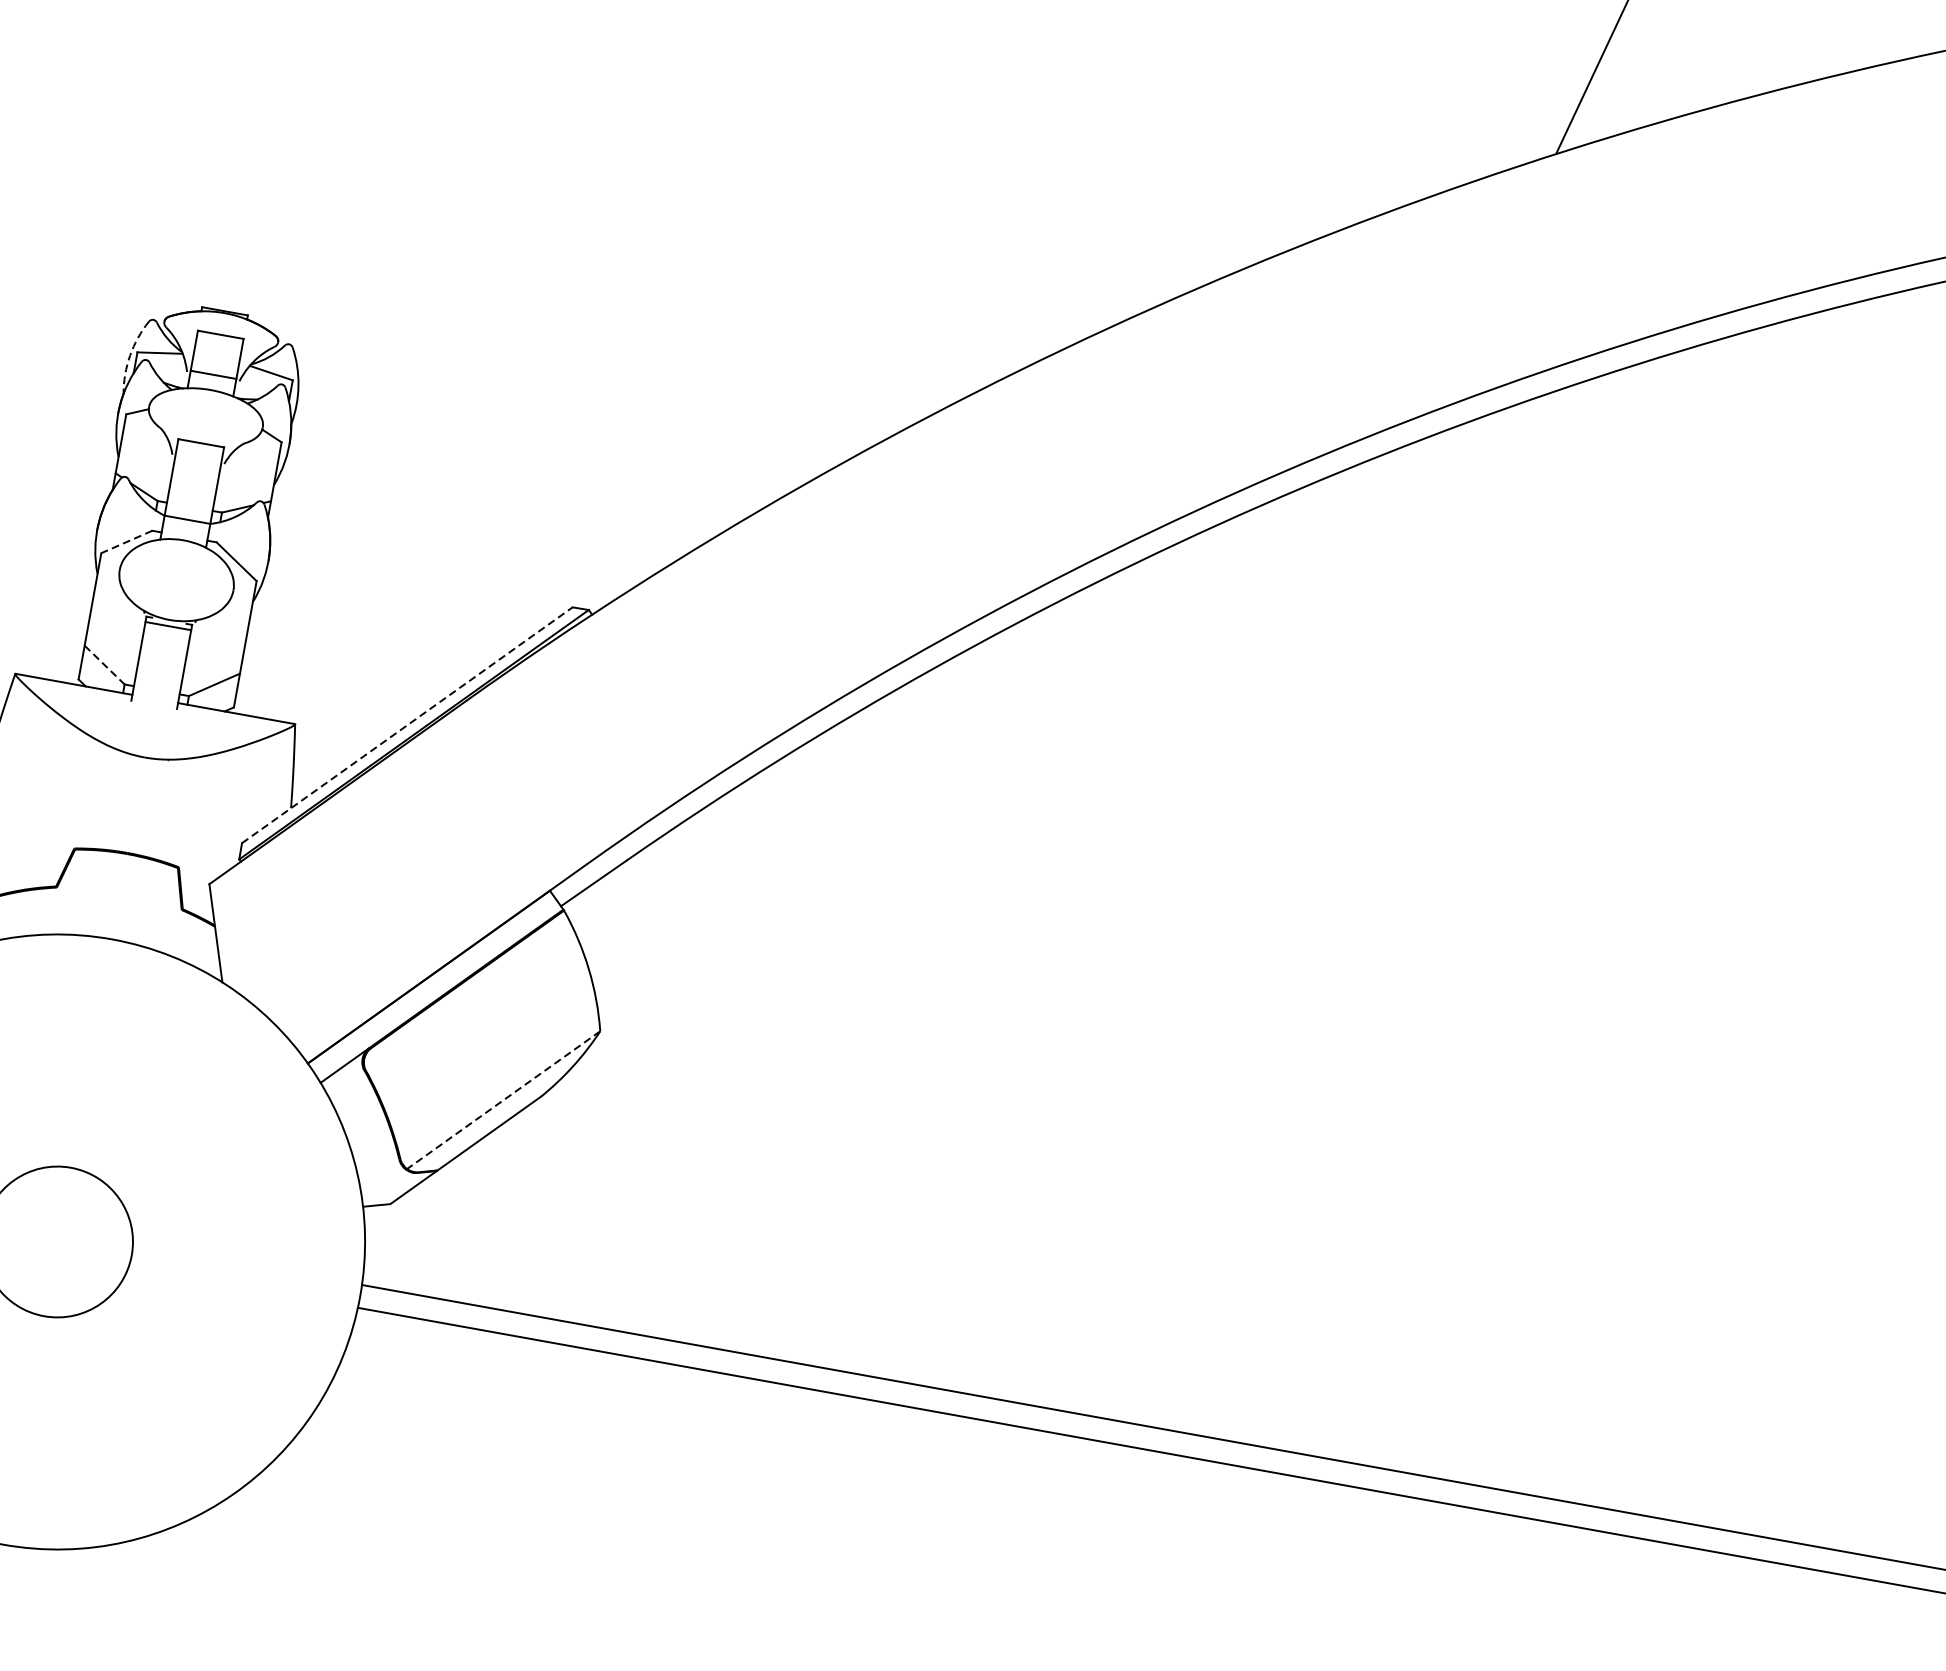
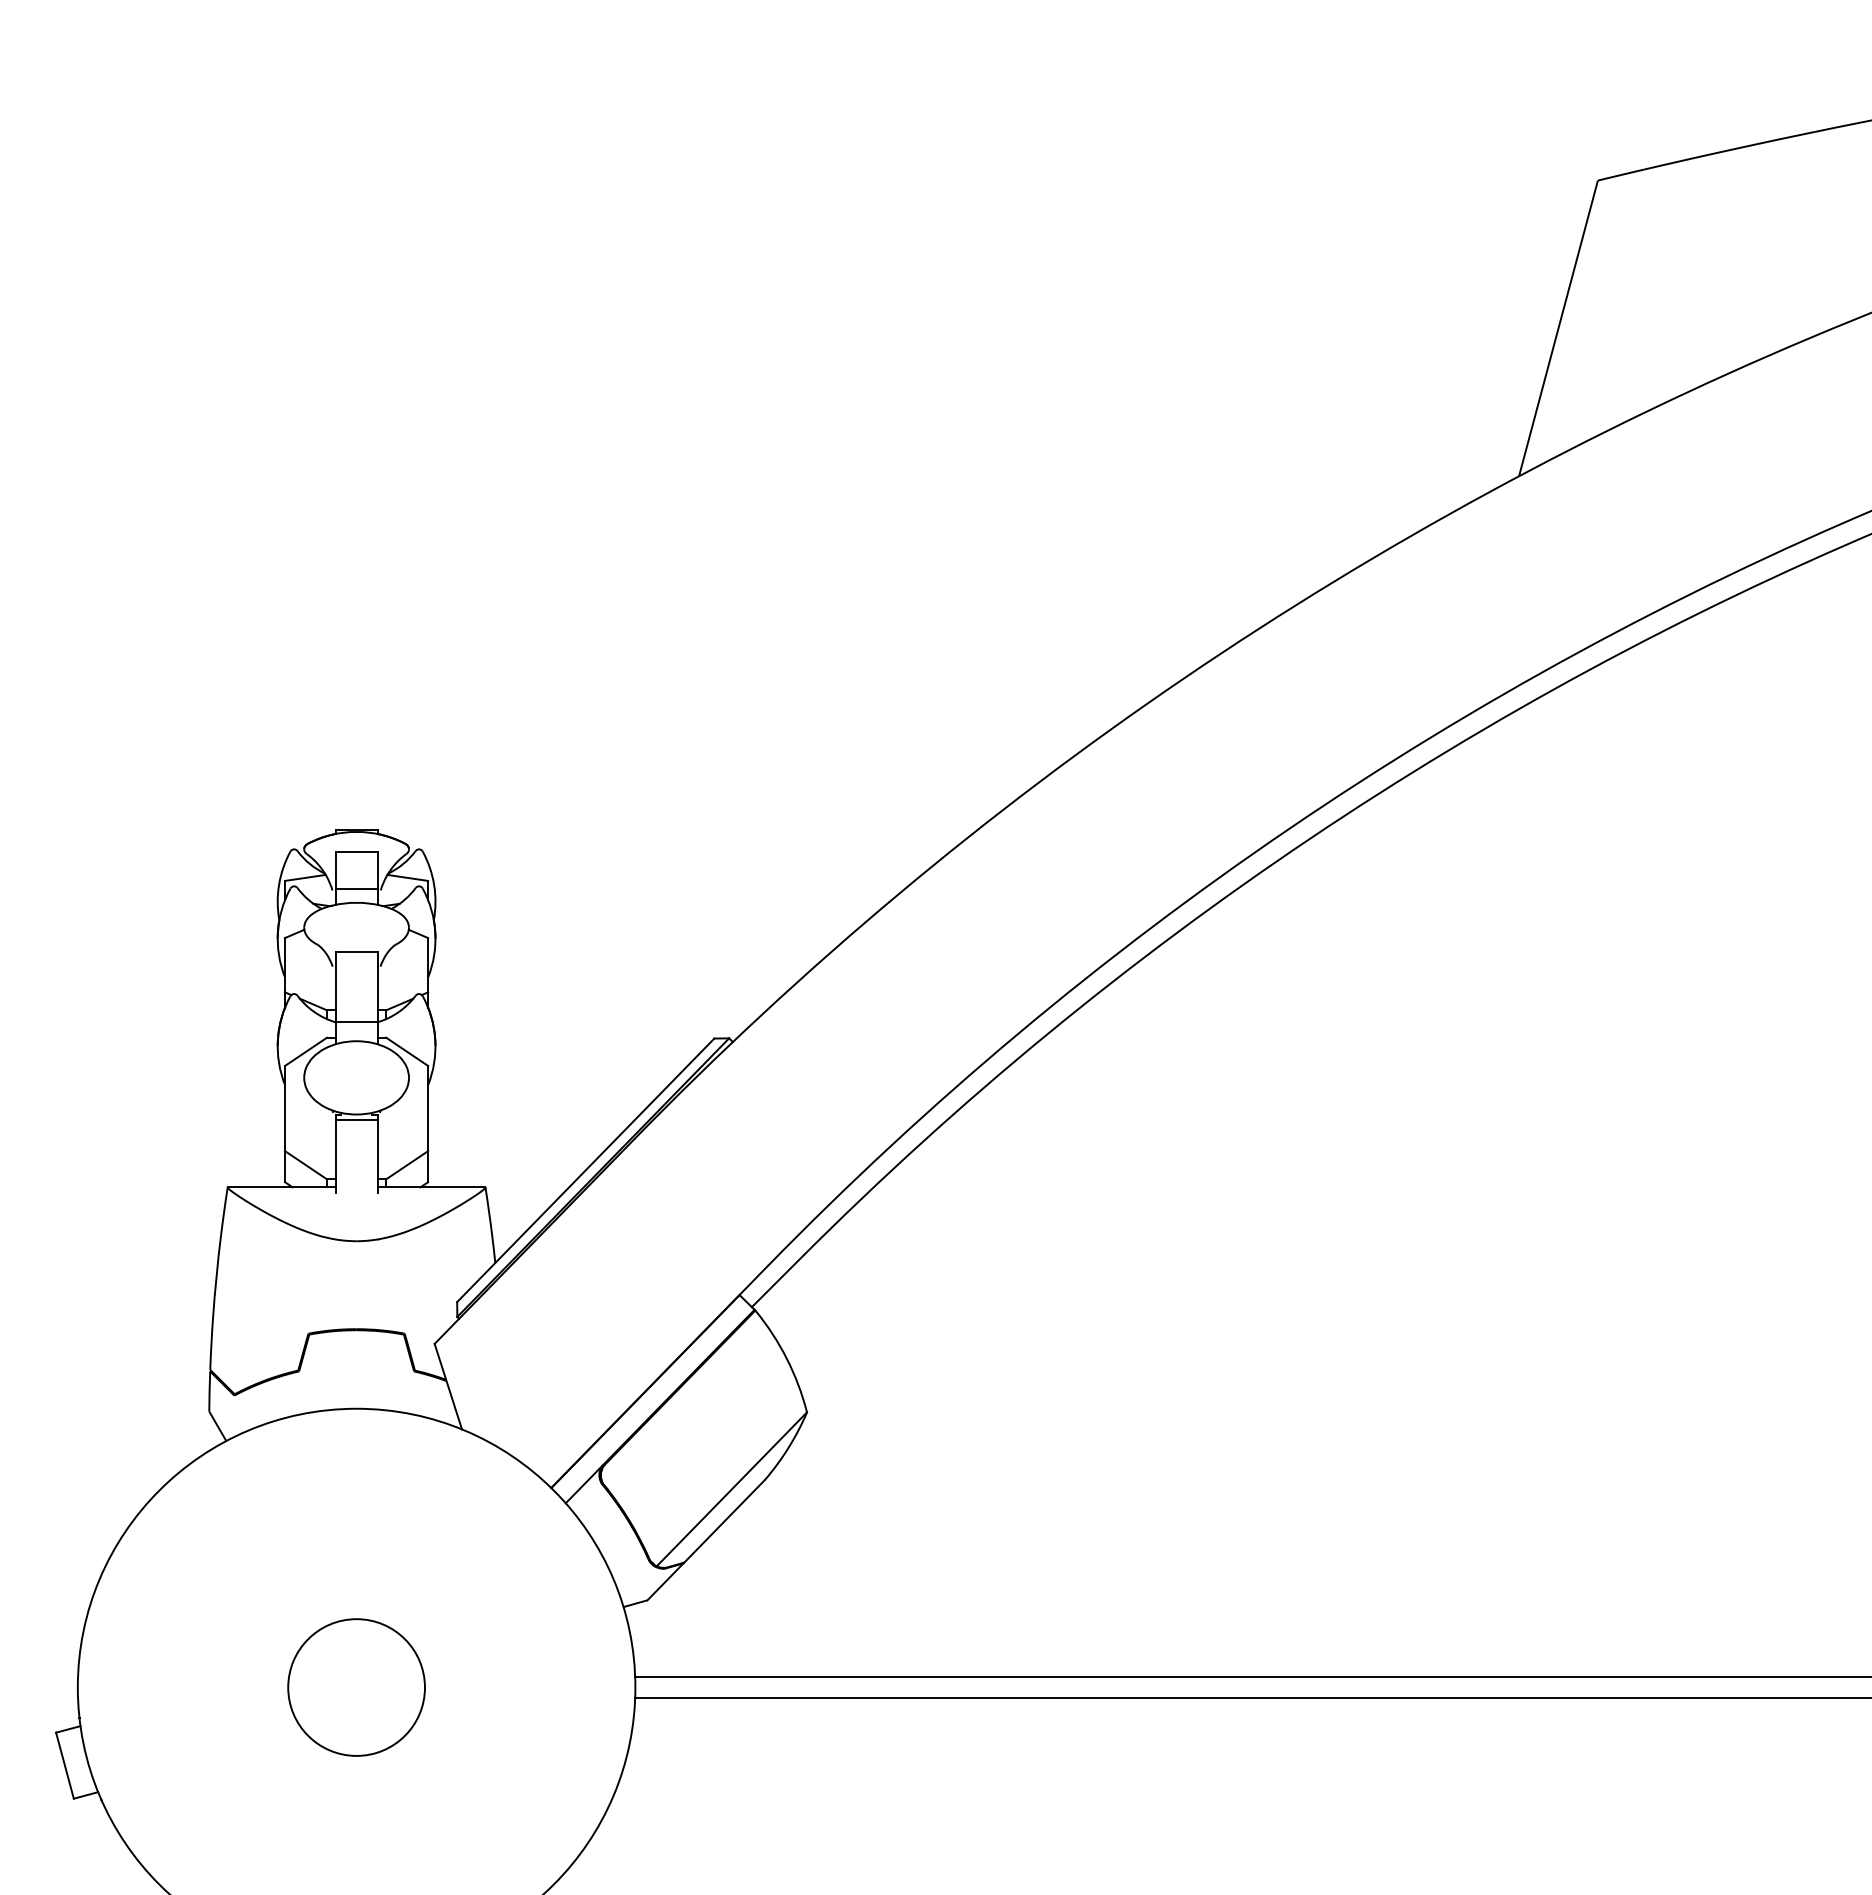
arc: (130, 355) -> (279, 884), dashed -> solid
line: (126, 542) -> (305, 1052), dashed -> solid
line: (105, 665) -> (306, 1165), dashed -> solid
line: (408, 724) -> (586, 1169), dashed -> solid
line: (503, 1100) -> (731, 1489), dashed -> solid

